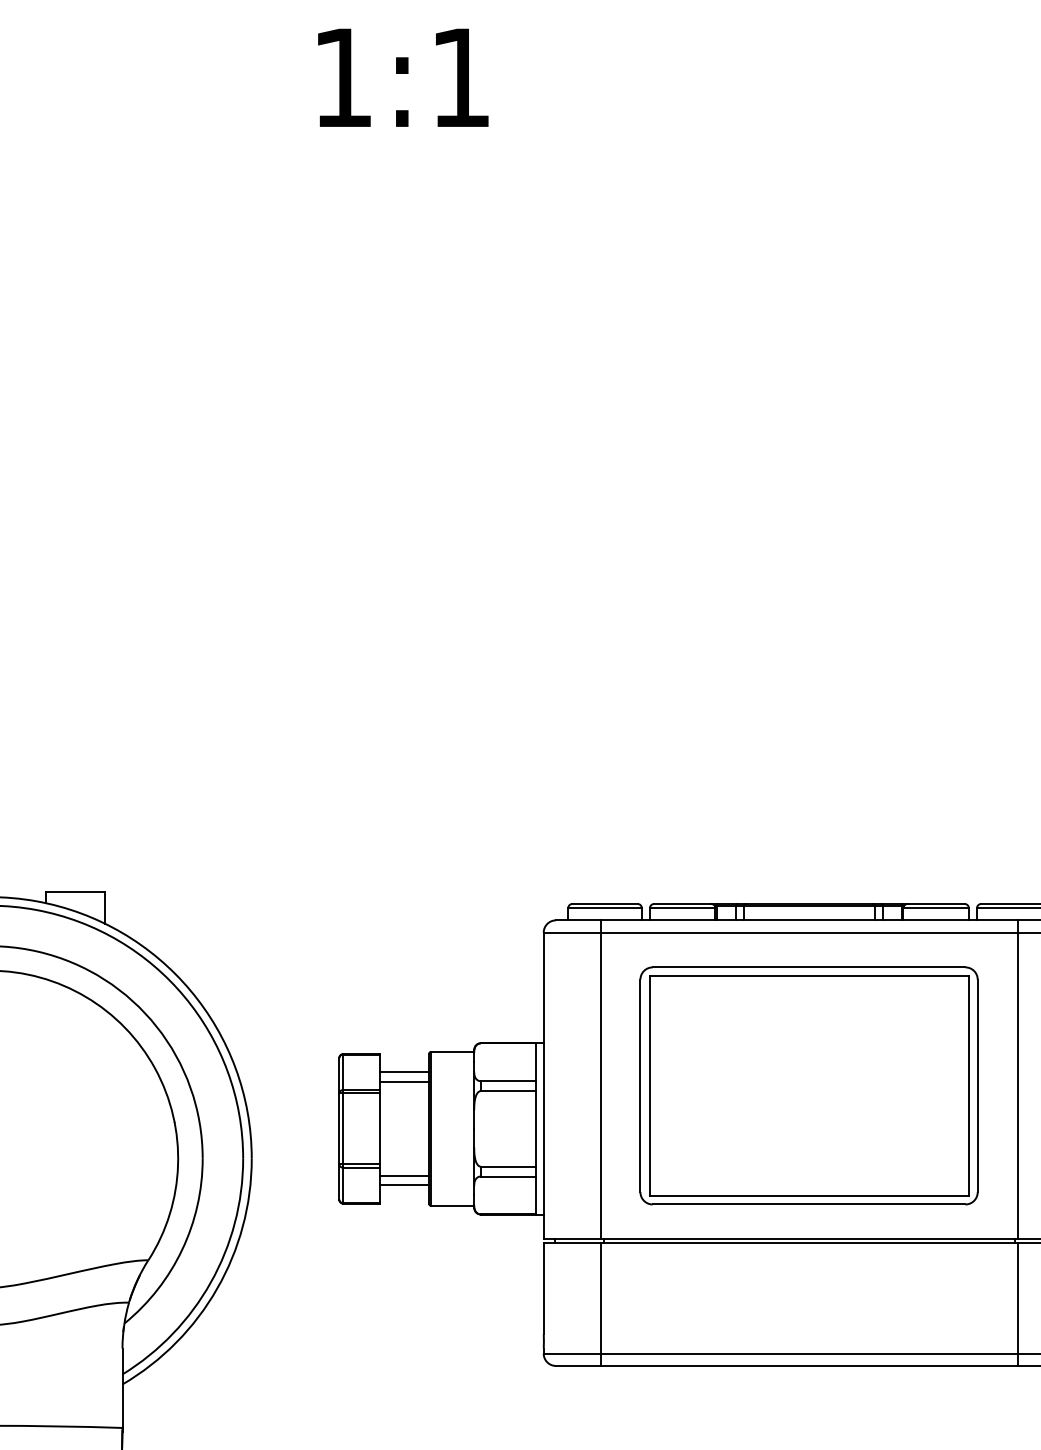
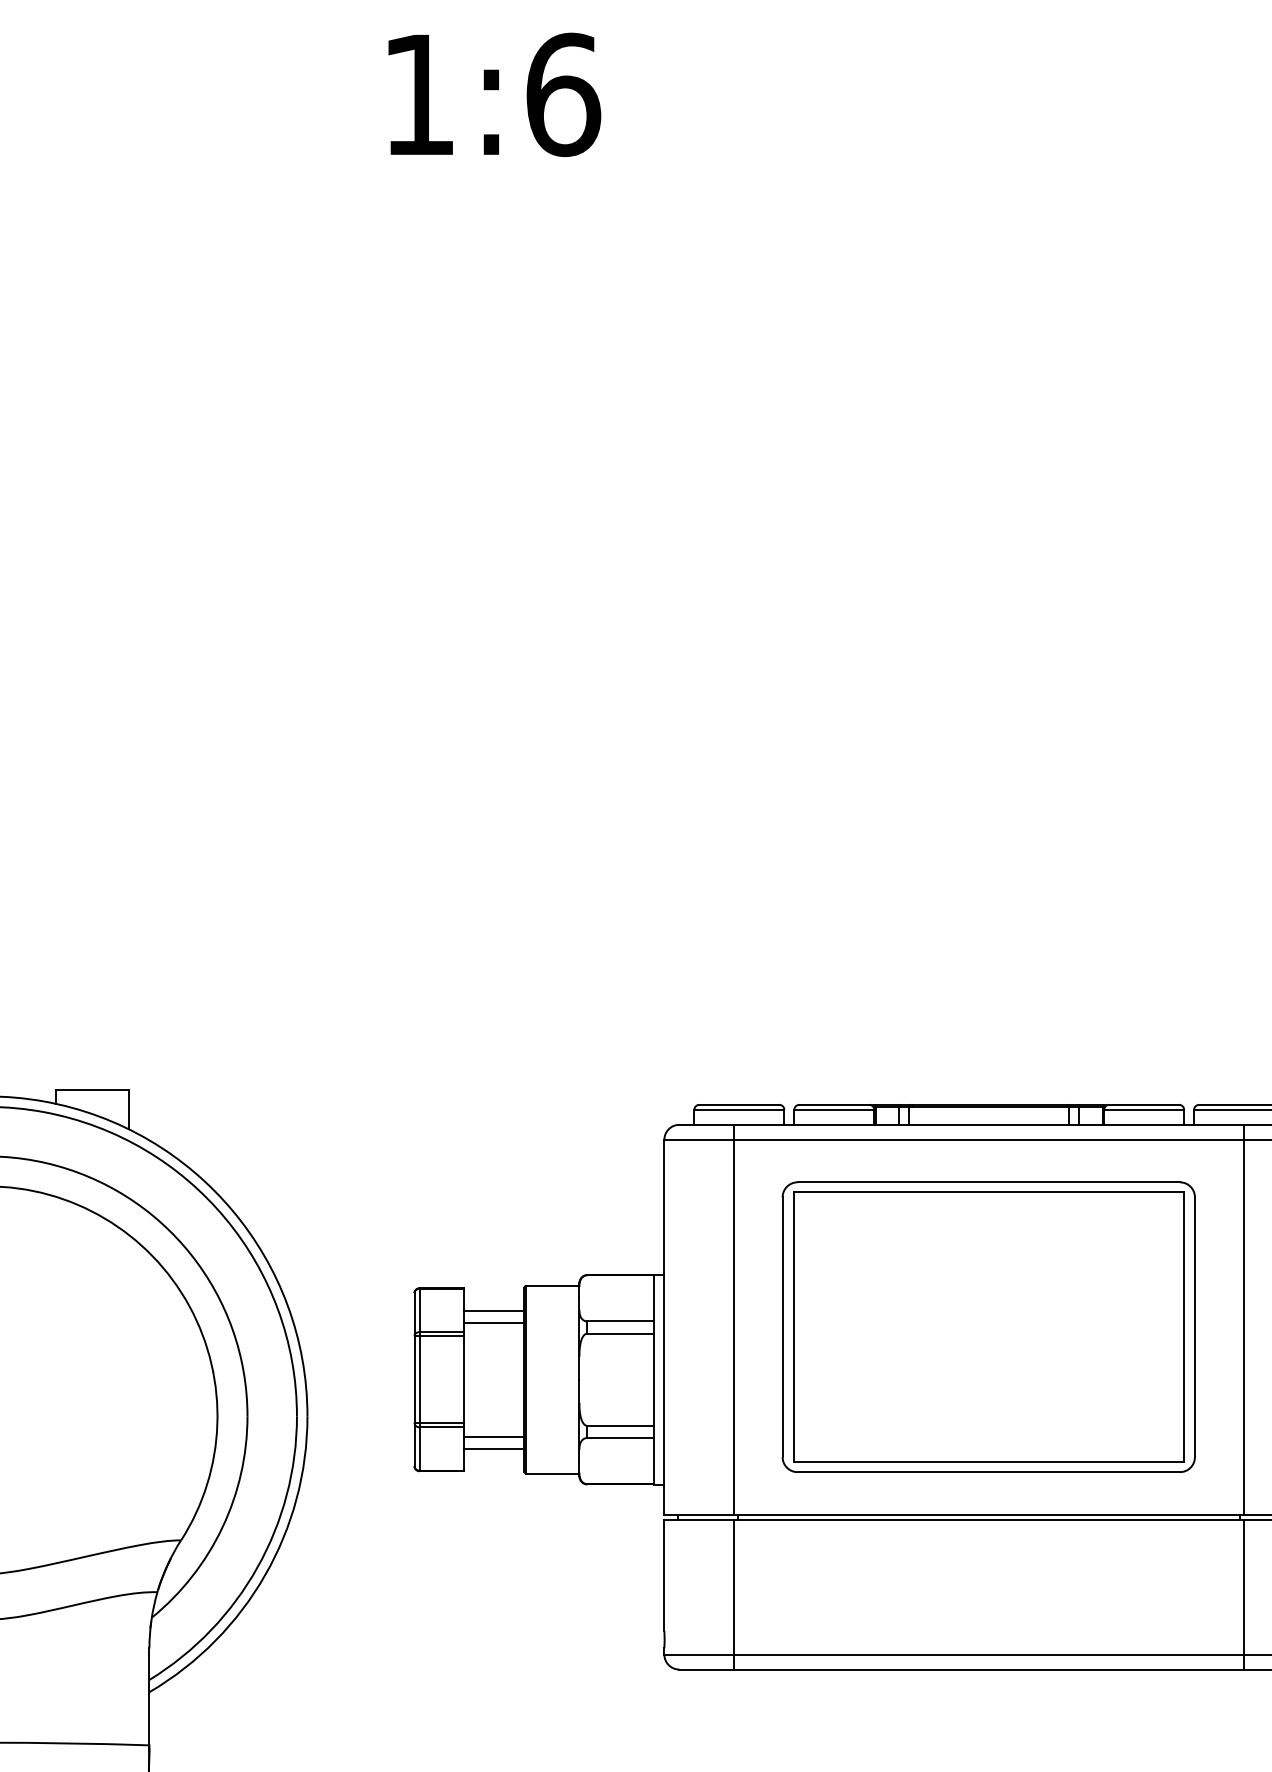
text: (461, 77) -> (563, 94), 1:1 -> 1:6

